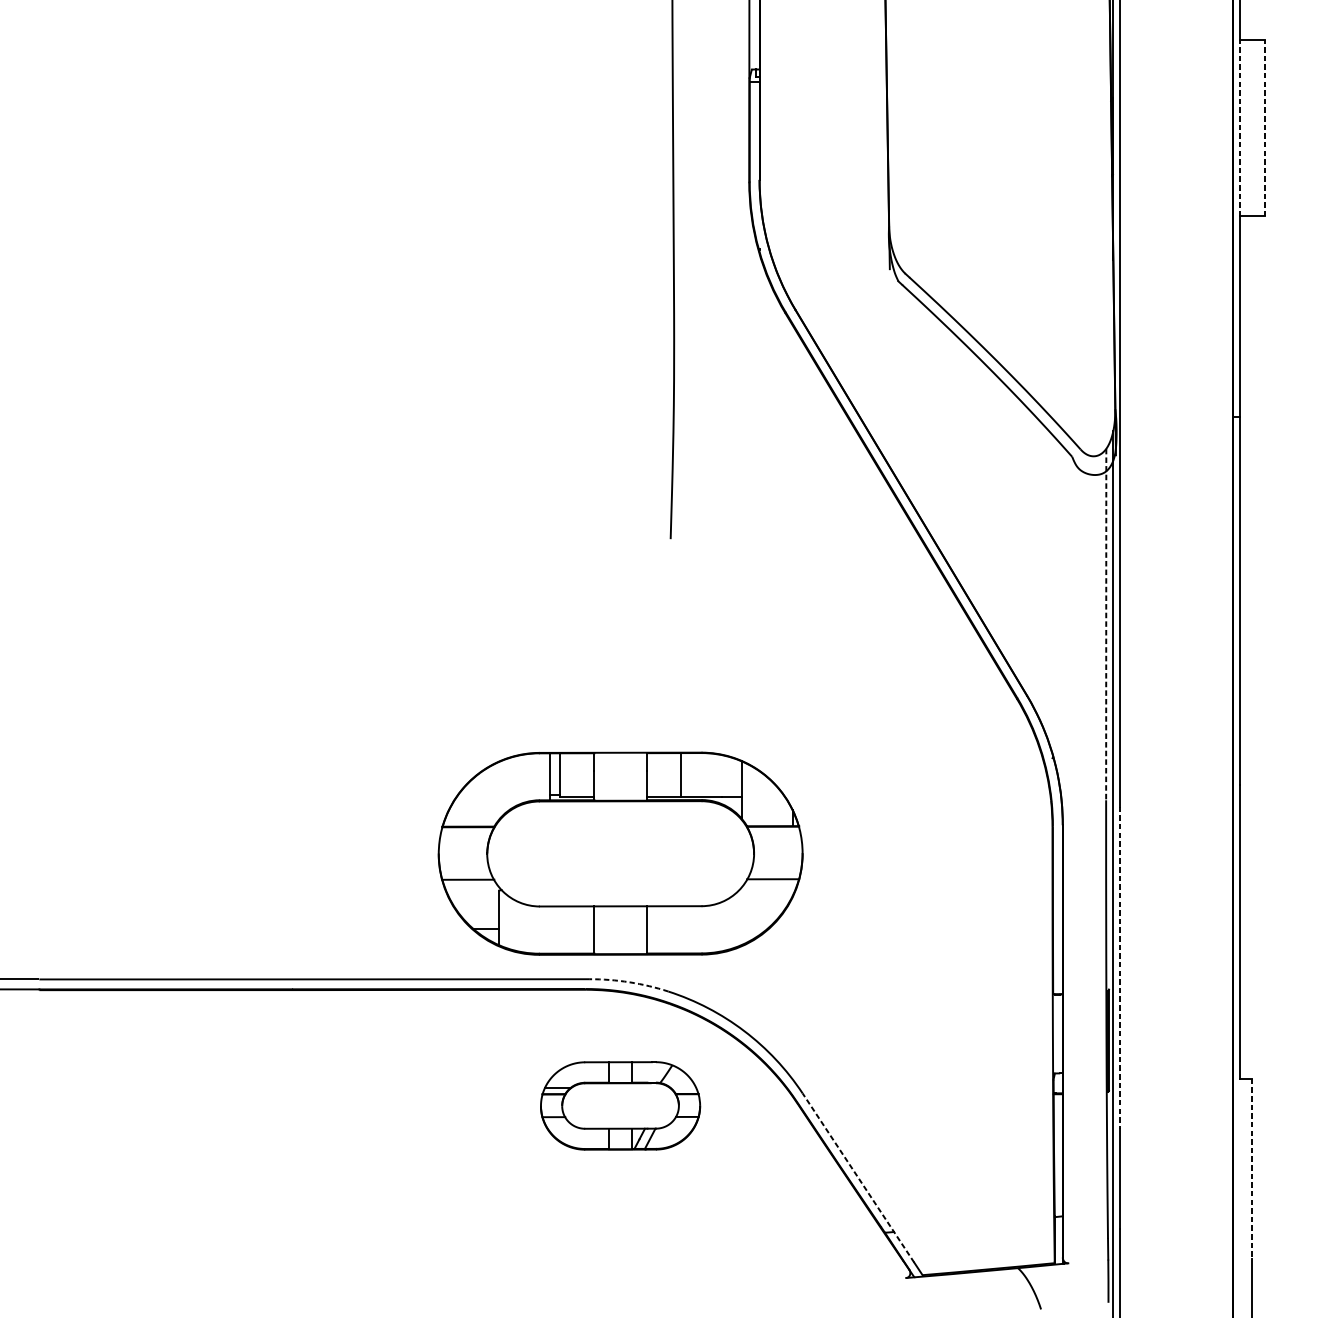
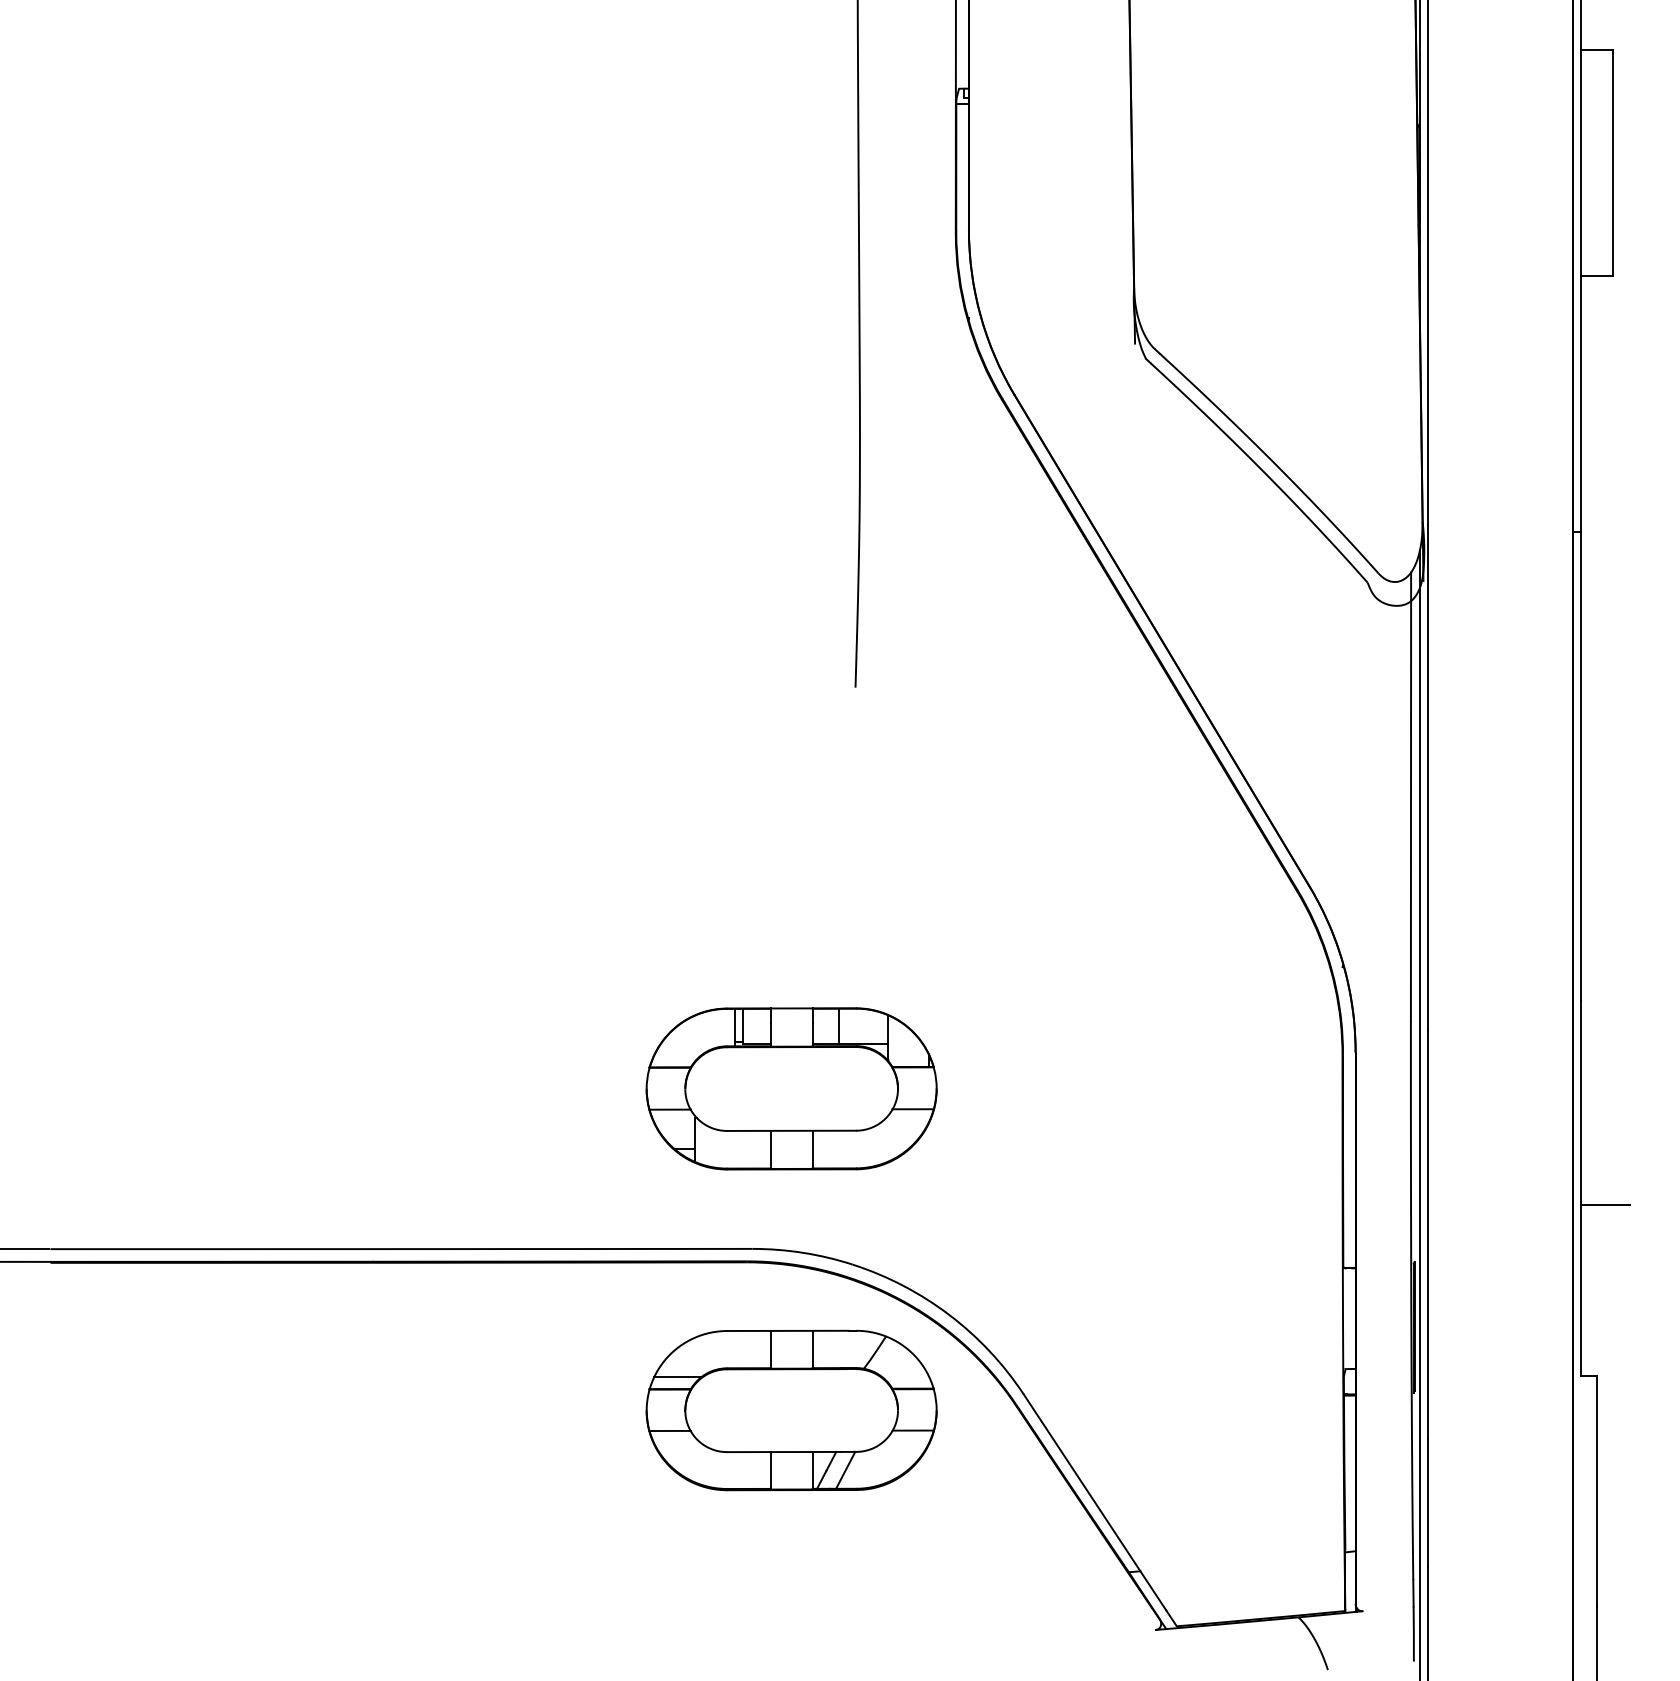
line: (1239, 128) -> (1581, 163), dashed -> solid
line: (1265, 128) -> (1613, 163), dashed -> solid
line: (1106, 625) -> (1411, 797), dashed -> solid
part: (620, 853) -> (791, 1088), size x0.62
line: (1258, 945) -> (1605, 1205), added
line: (1119, 967) -> (1428, 1234), dashed -> solid
arc: (629, 982) -> (803, 1252), dashed -> solid
part: (620, 1105) -> (791, 1410), size x1.43
line: (1252, 1169) -> (1597, 1491), dashed -> solid
line: (858, 1178) -> (1094, 1502), dashed -> solid

